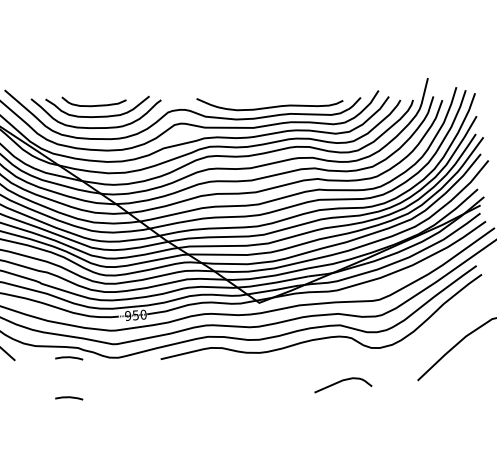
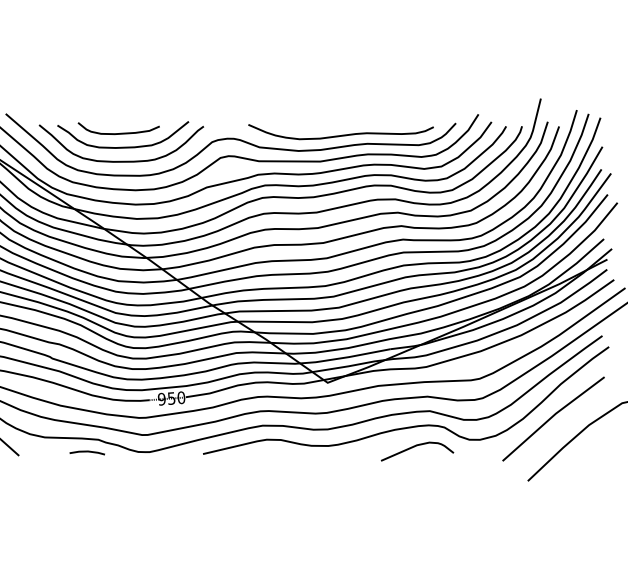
line: (437, 330) -> (552, 417), added
curve: (343, 381) -> (417, 446), moved
line: (69, 398) -> (87, 503), removed

